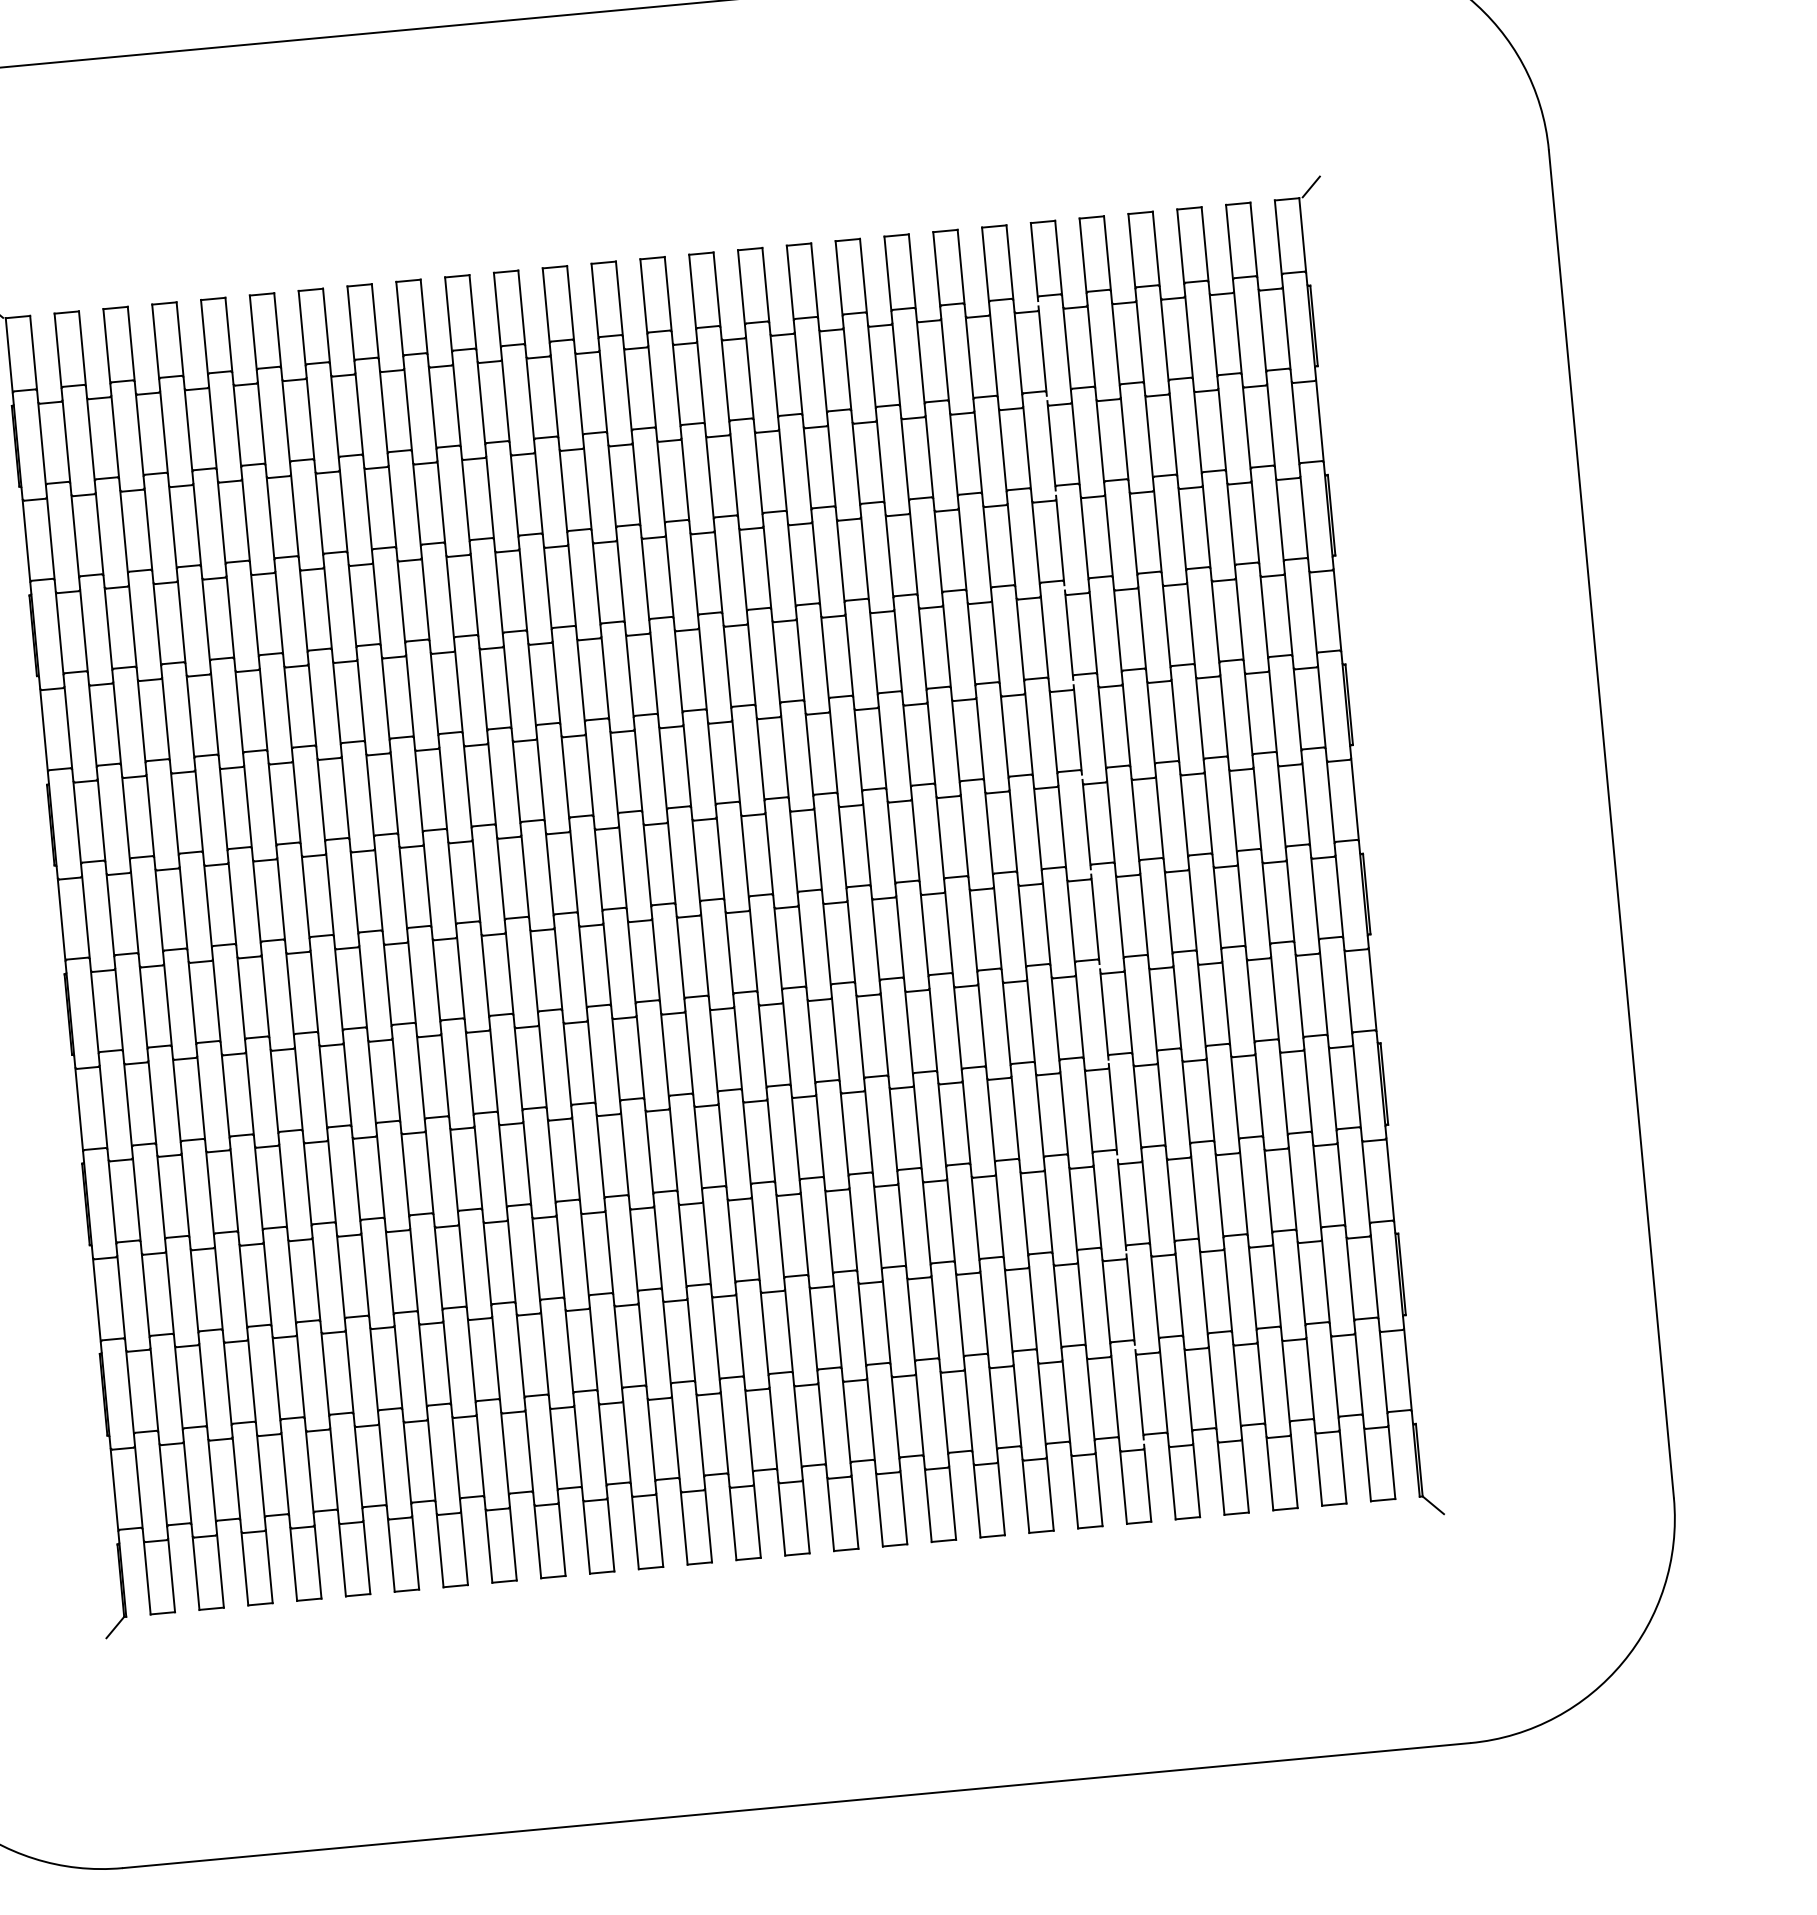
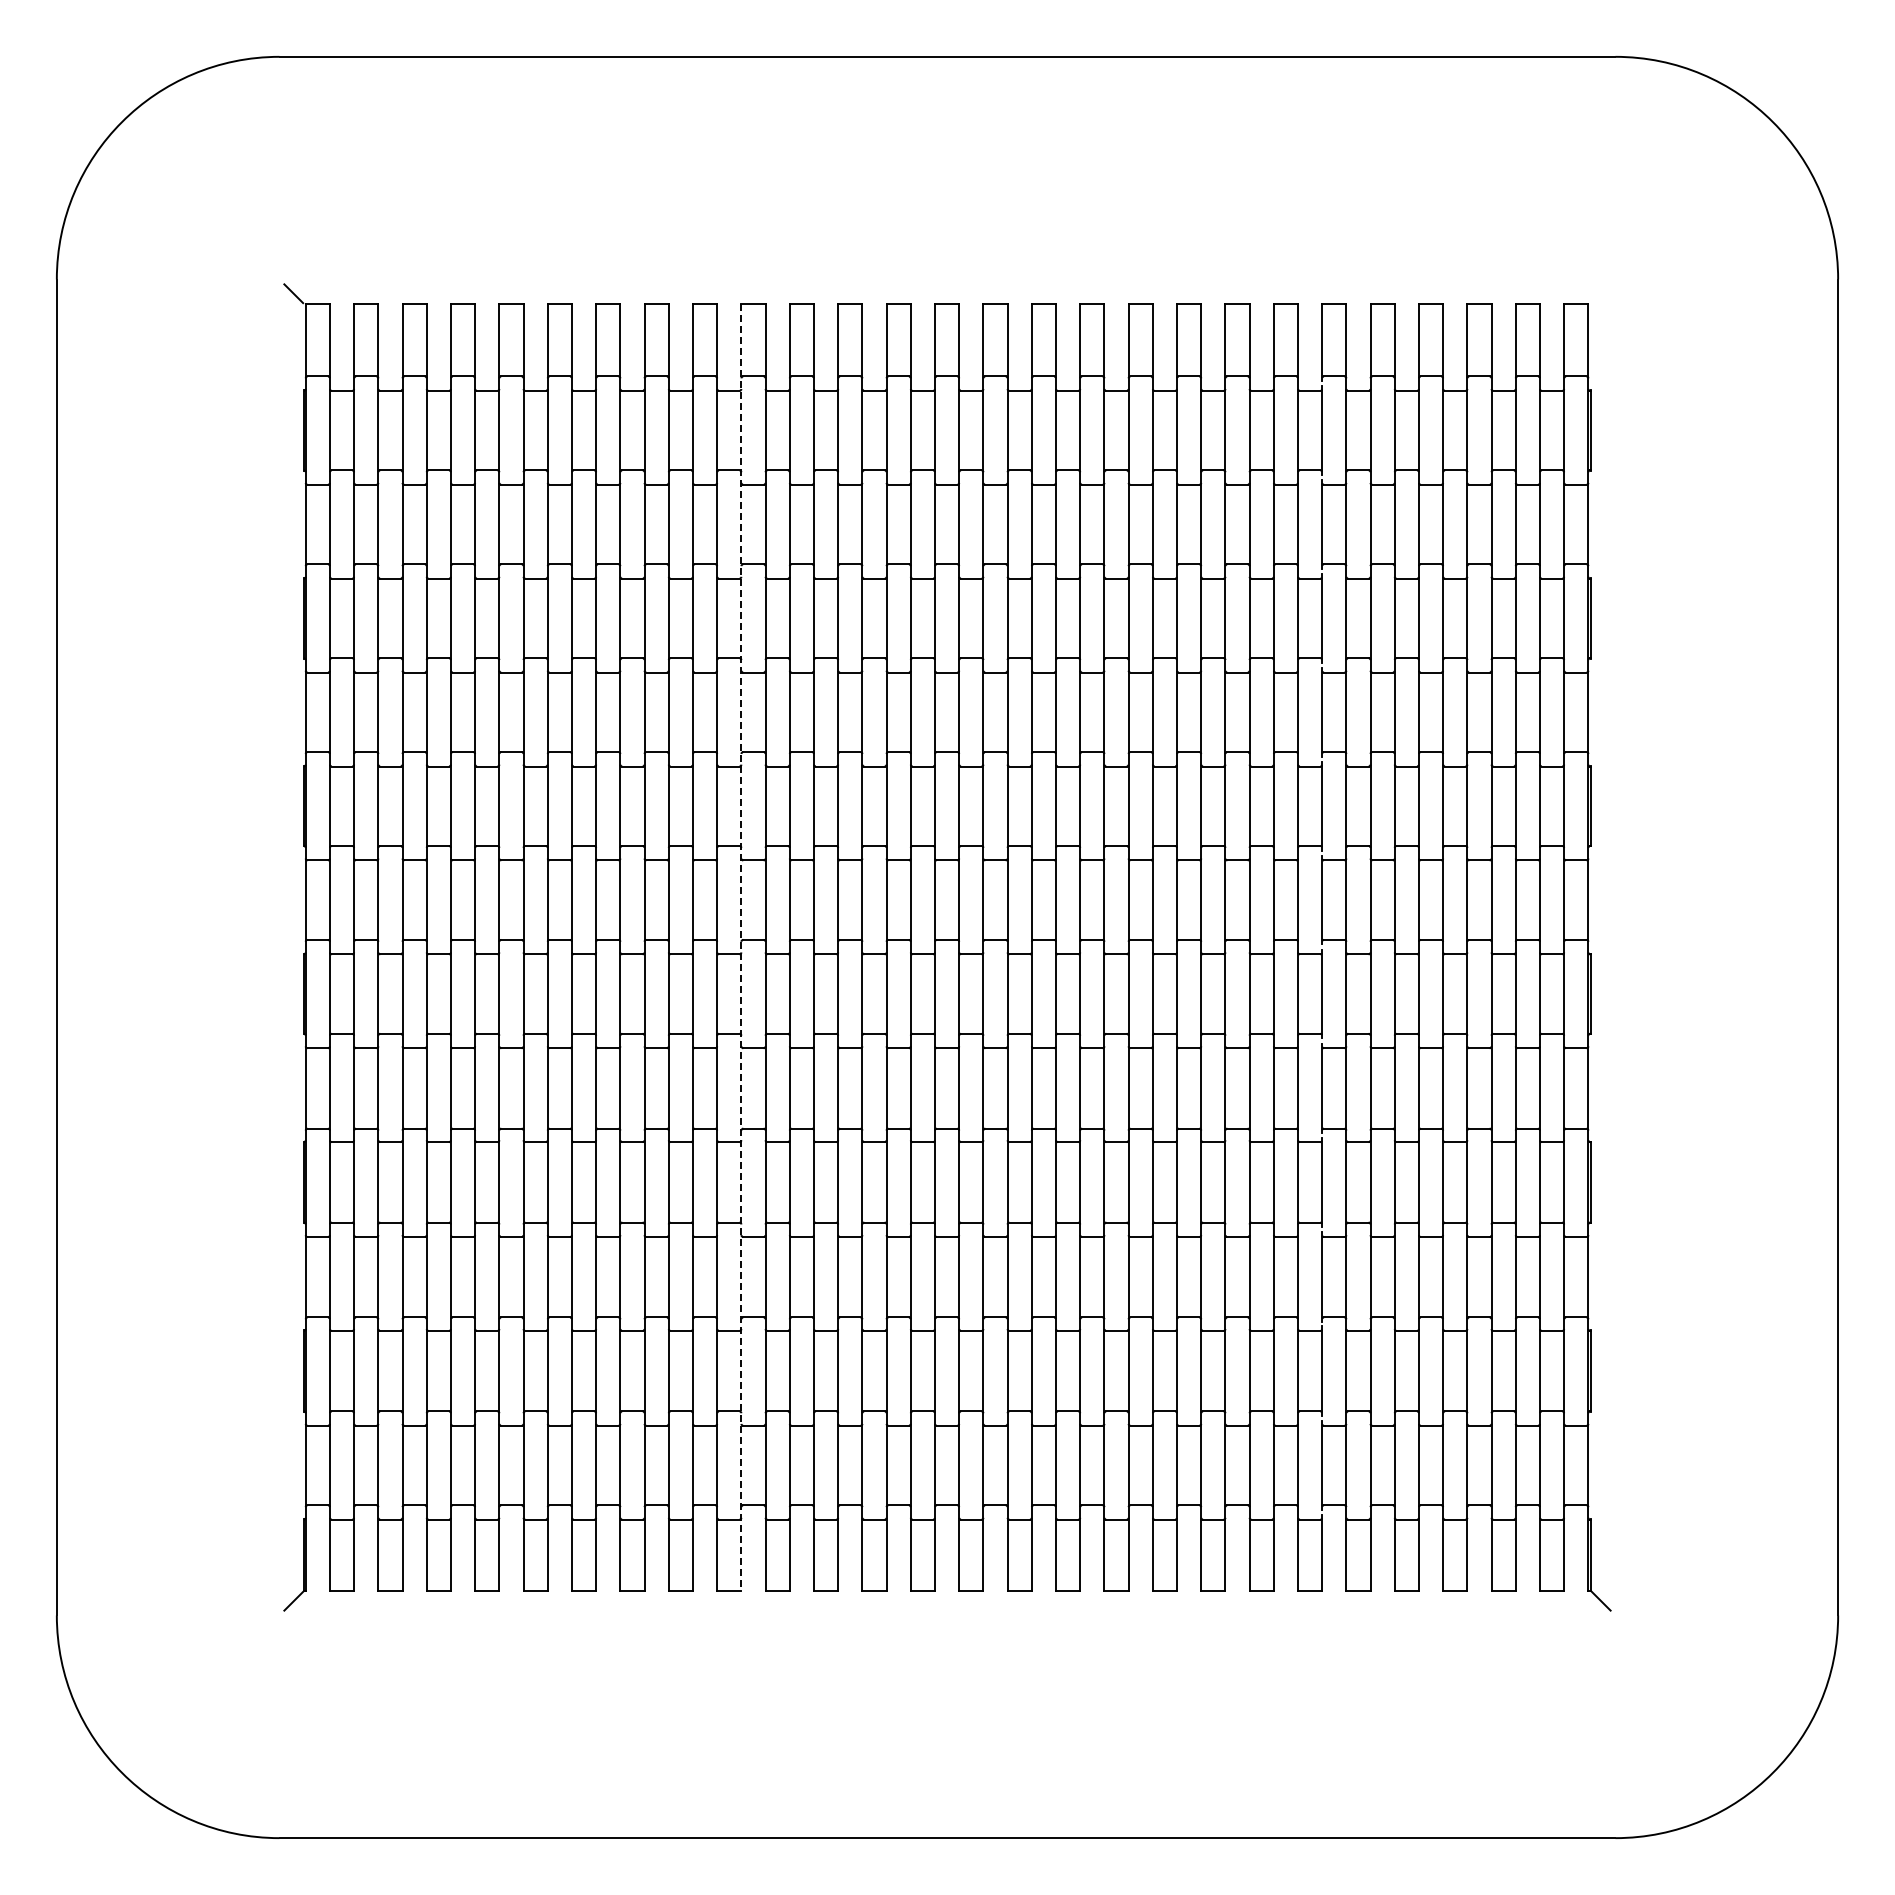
line: (1310, 186) -> (1600, 293), removed
line: (505, 926) -> (741, 947), solid -> dashed

